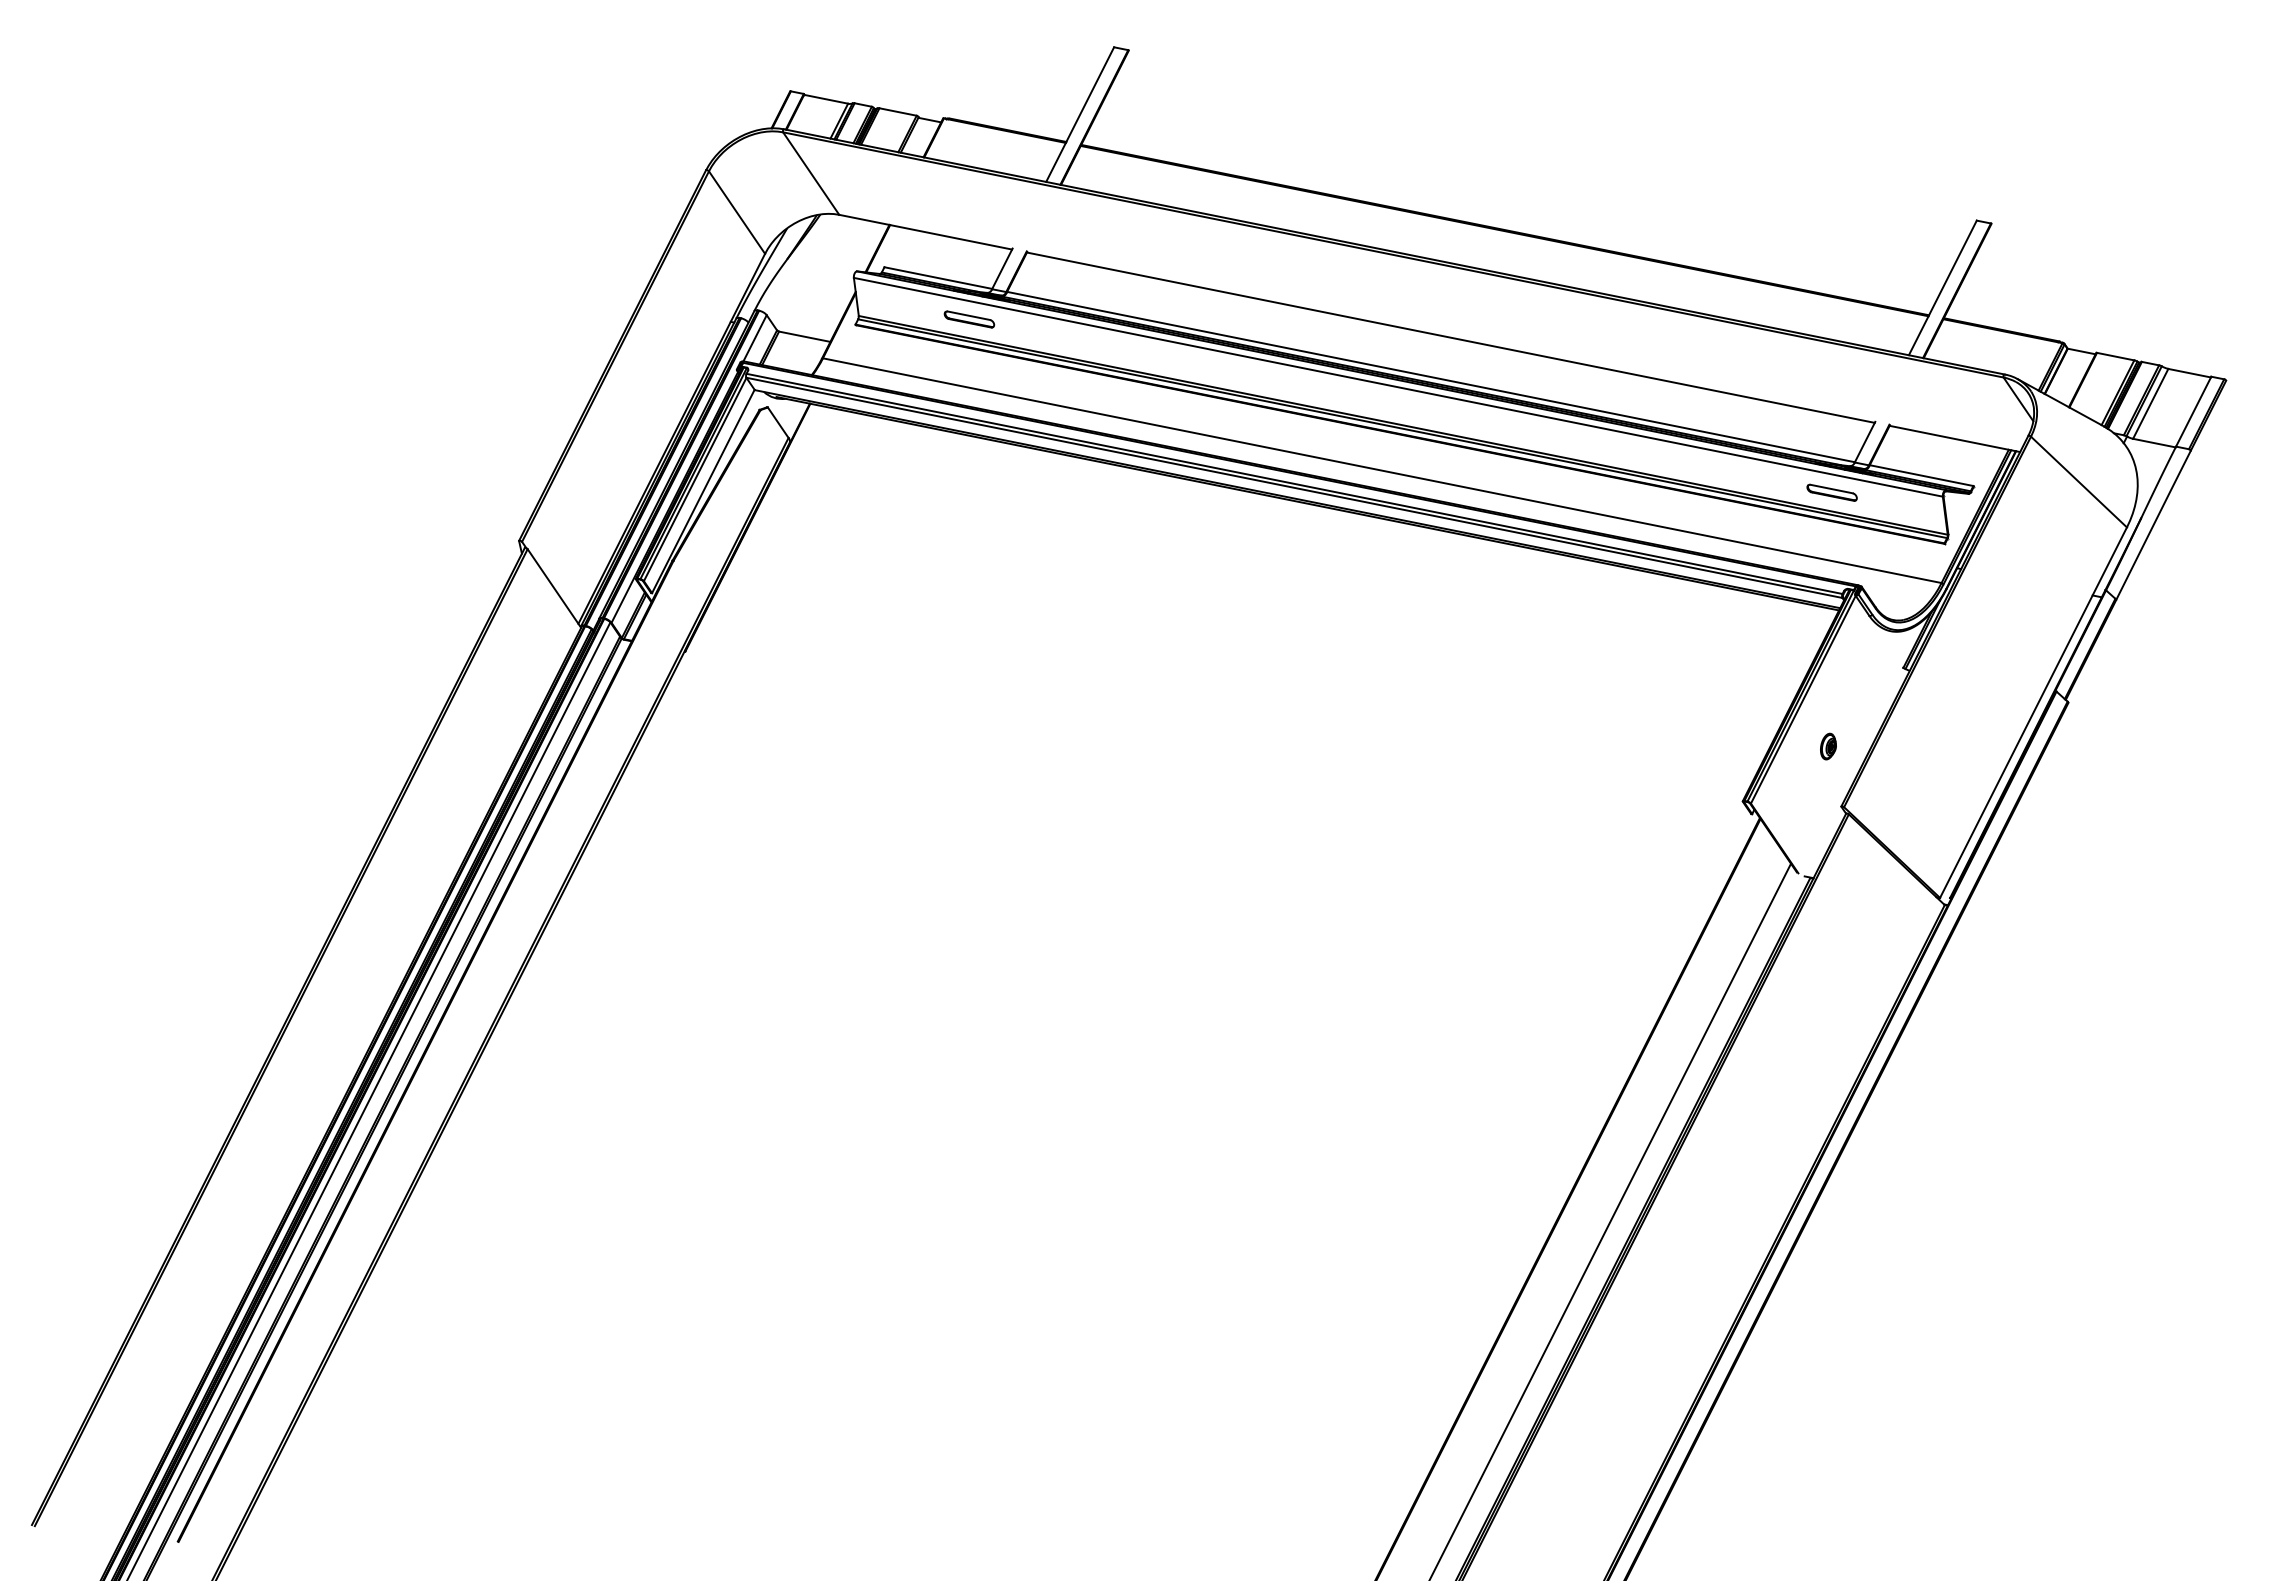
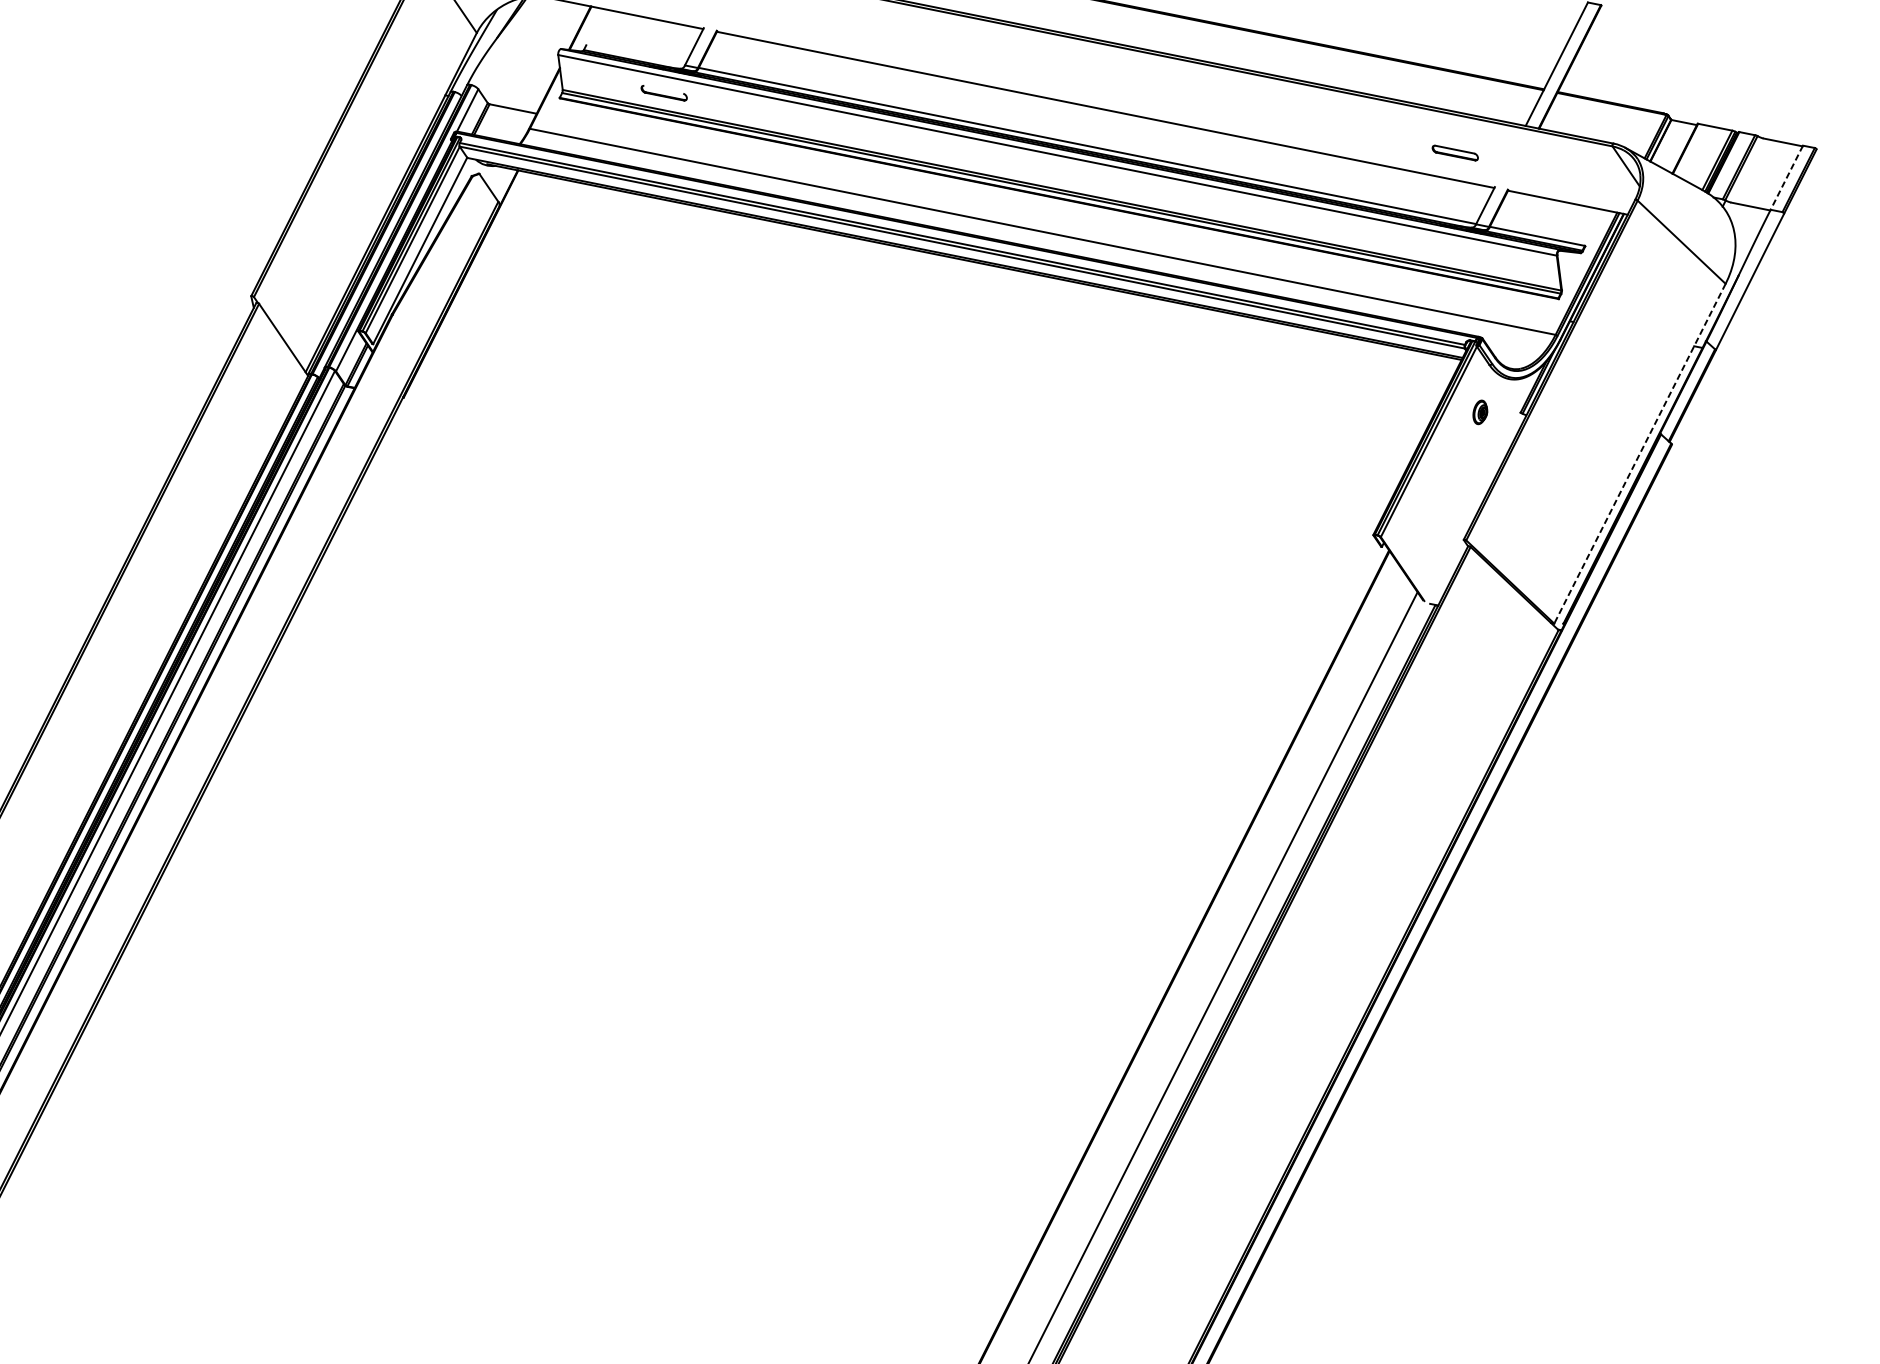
line: (938, 277) -> (635, 54), removed
line: (968, 315) -> (663, 89), removed
line: (2150, 403) -> (1747, 170), removed
line: (2193, 412) -> (1786, 178), solid -> dashed
part: (1831, 492) -> (1454, 152), moved
line: (2033, 713) -> (1639, 454), solid -> dashed
part: (1828, 746) -> (1480, 412), moved

